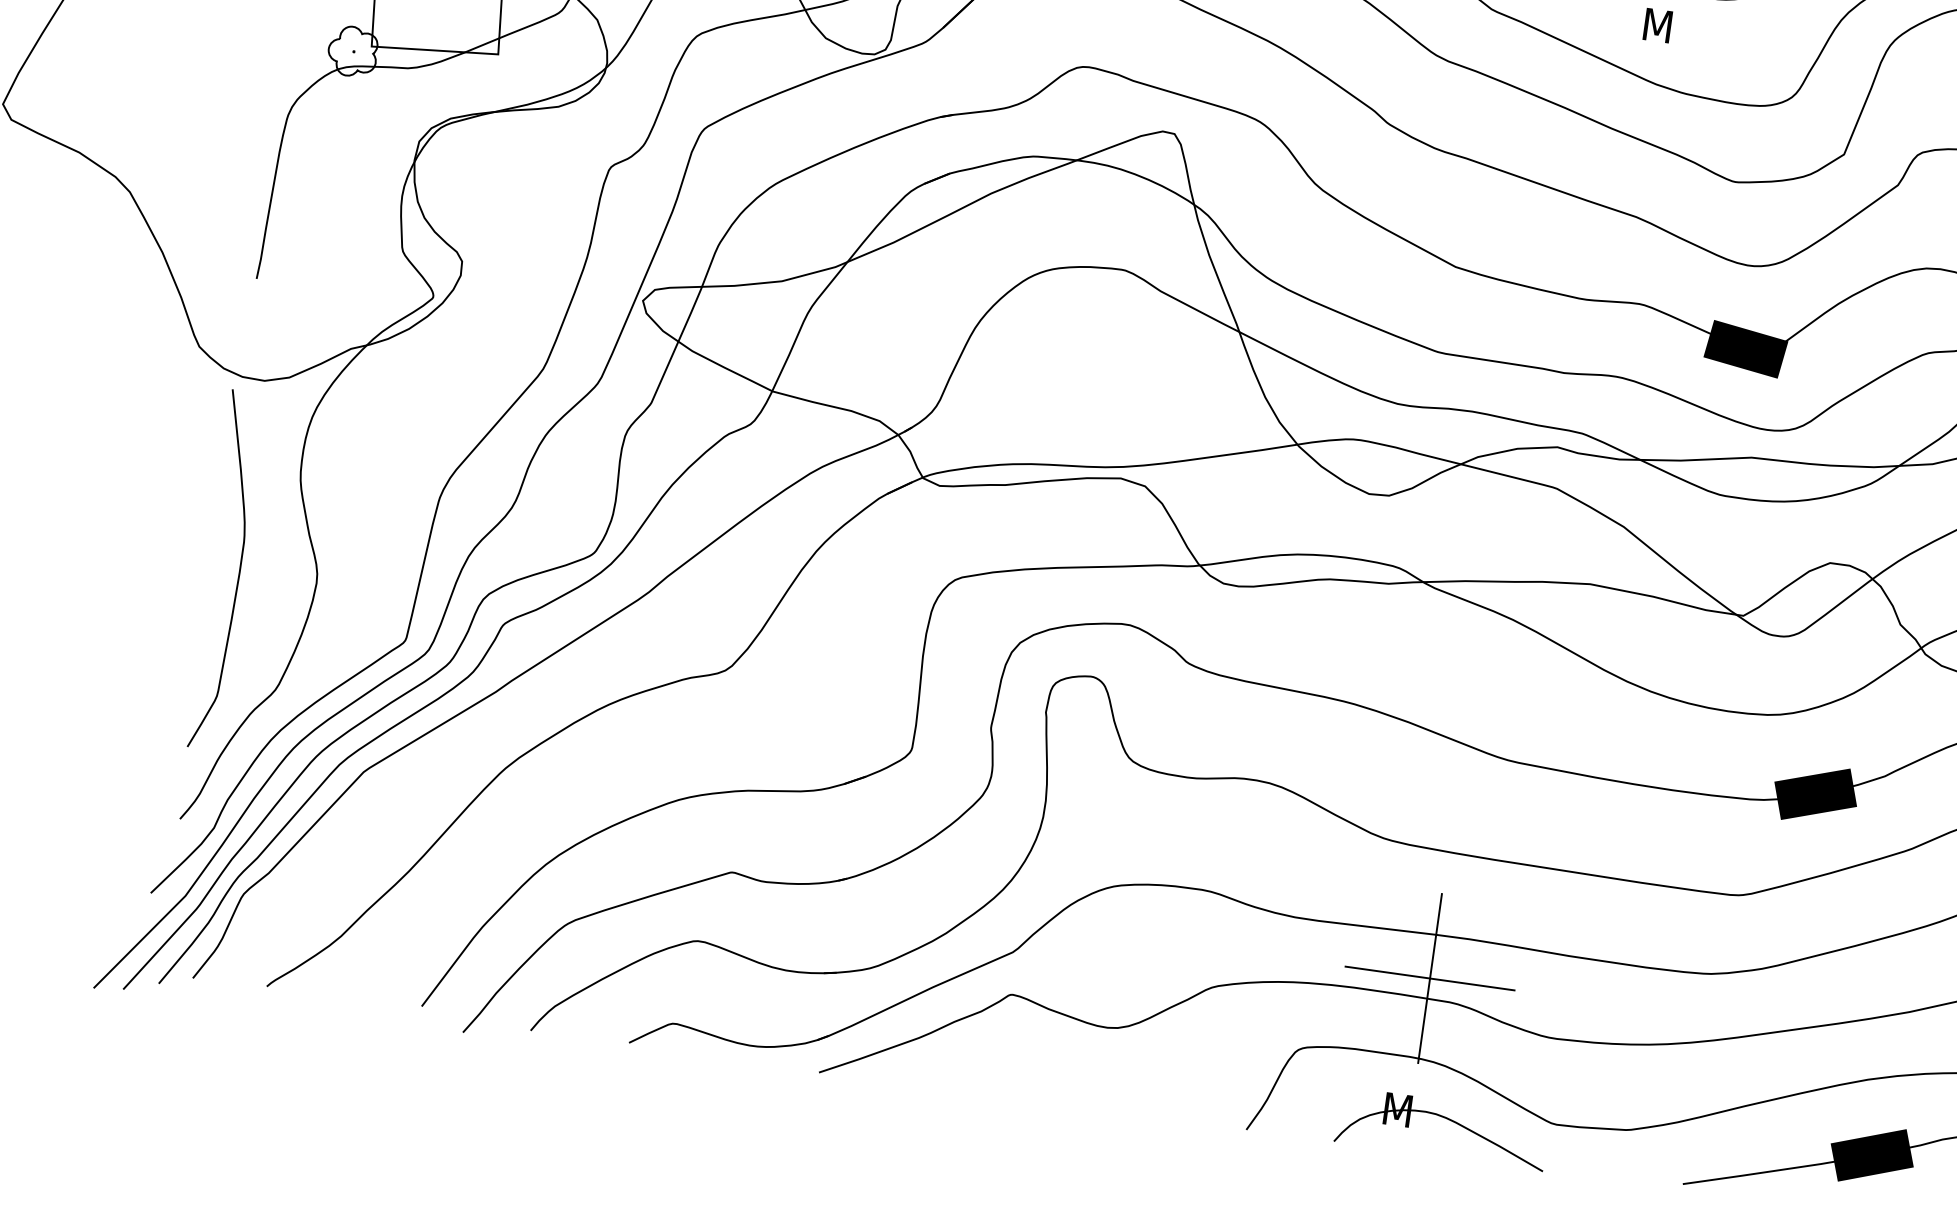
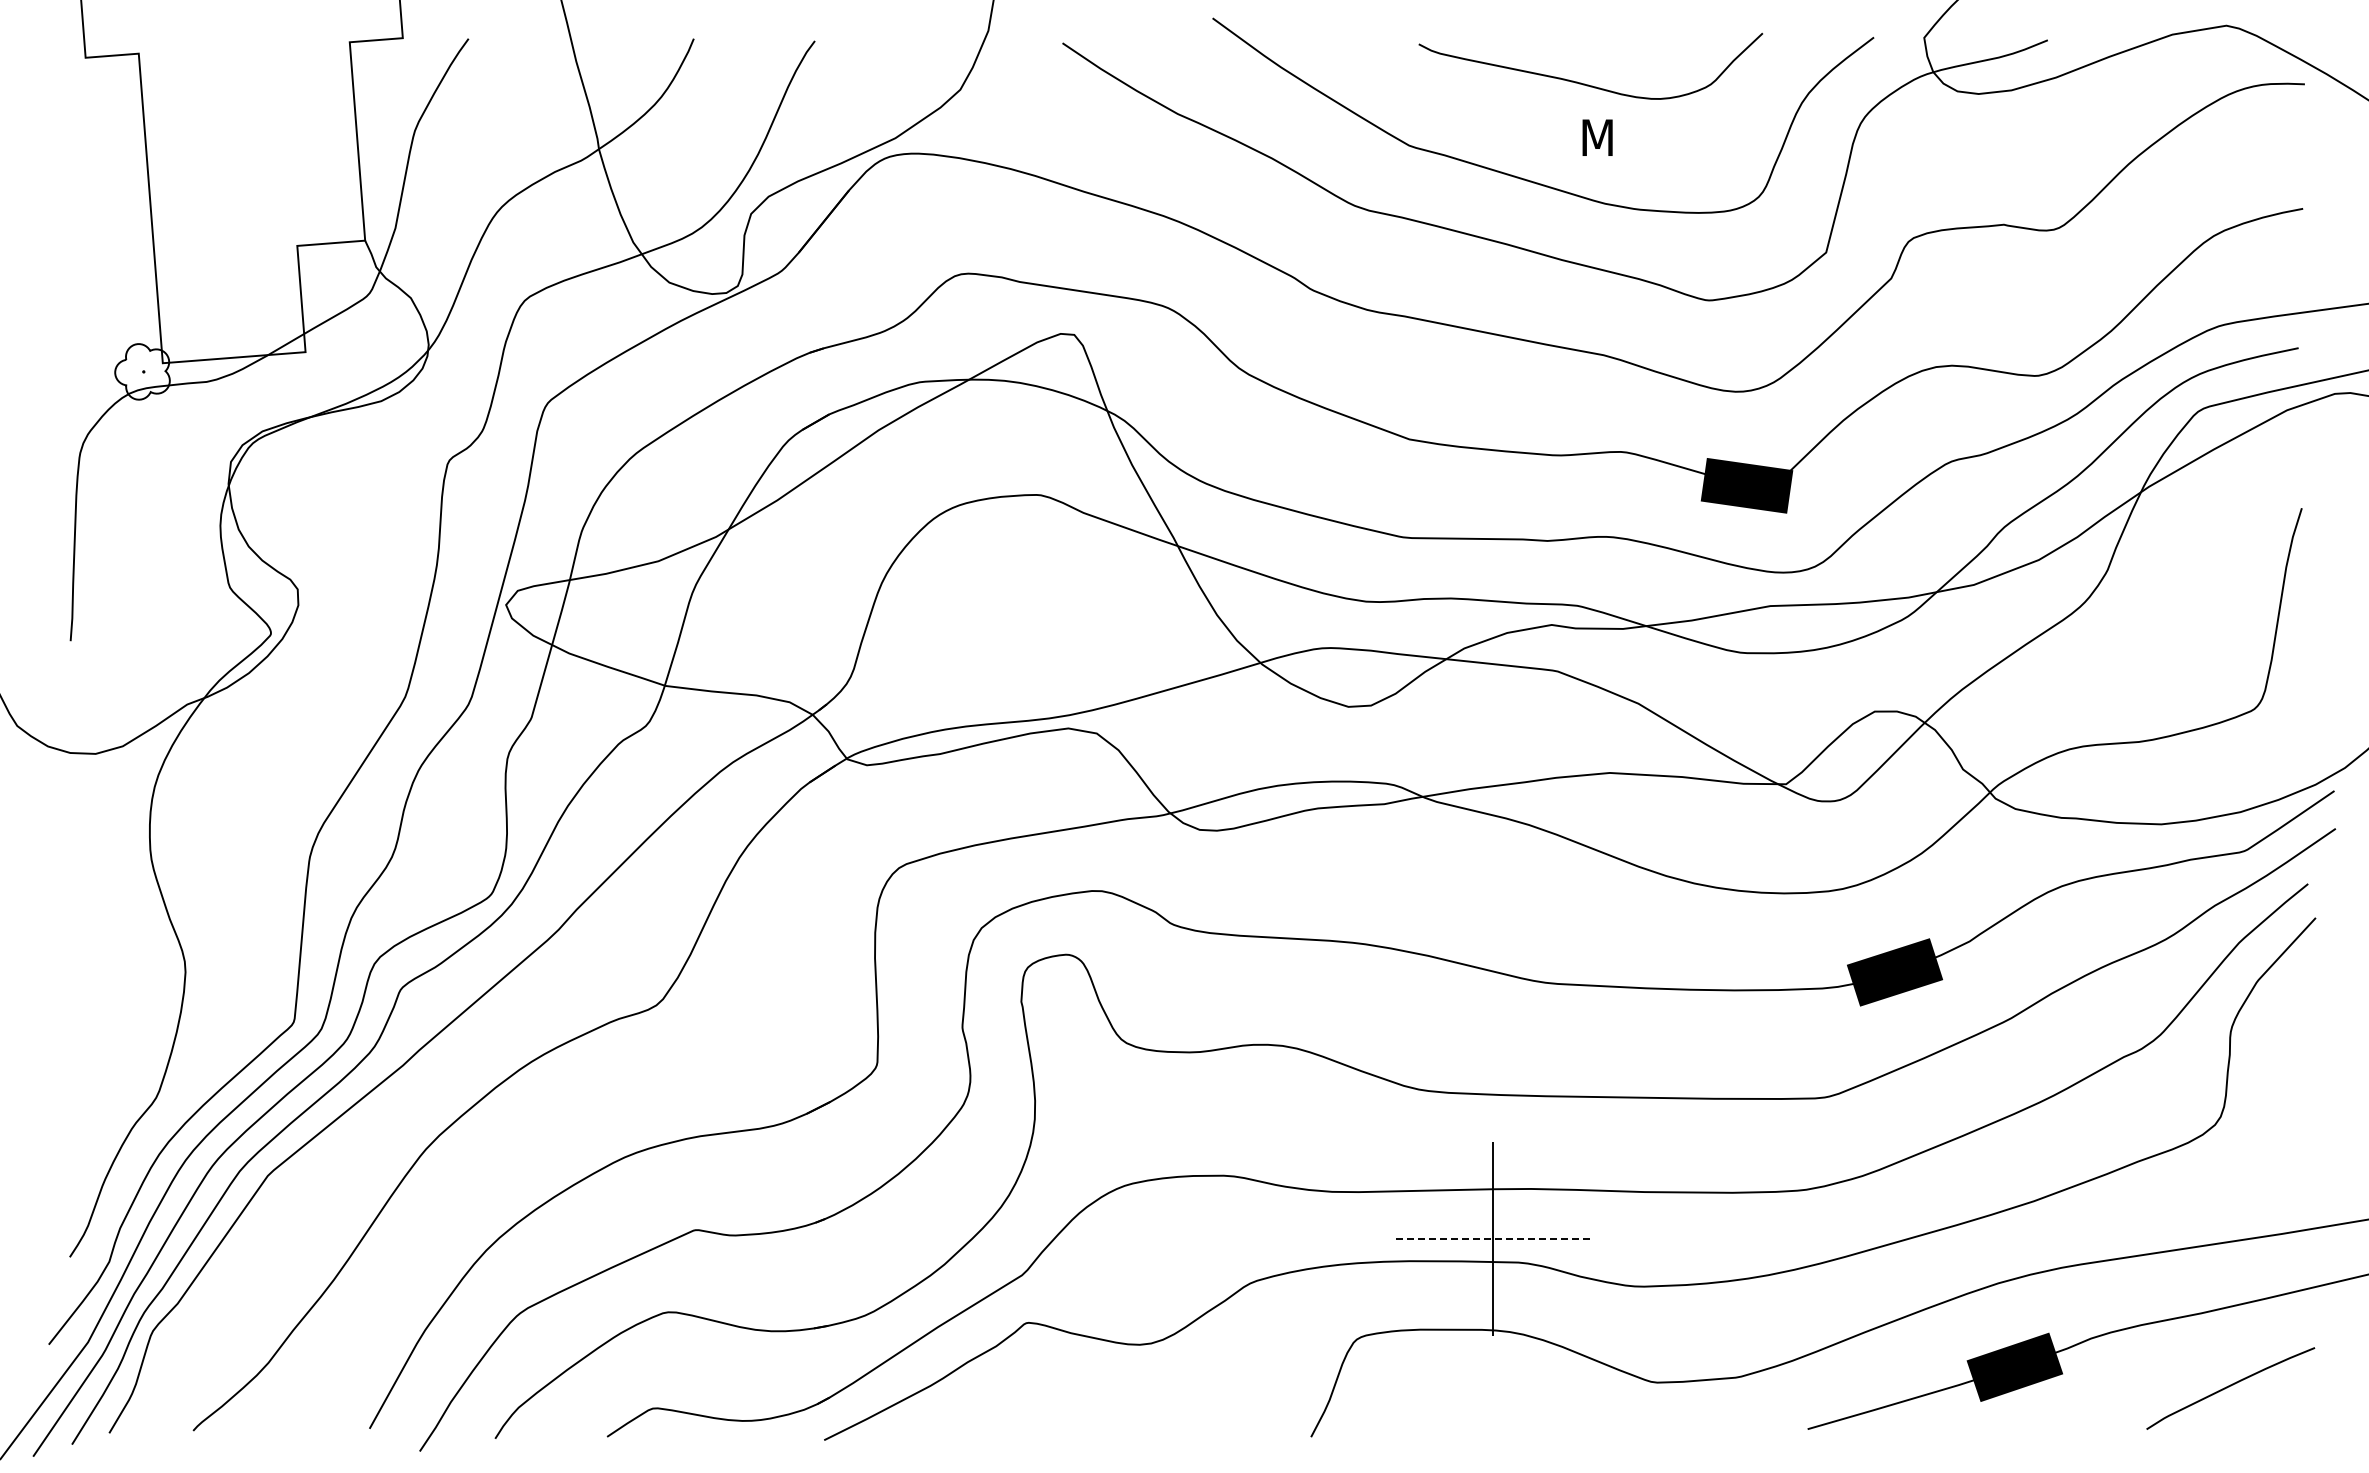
curve: (238, 573) -> (96, 973), removed
line: (1429, 978) -> (1492, 1239), solid -> dashed
part: (1445, 1118) -> (1531, 1393), removed

